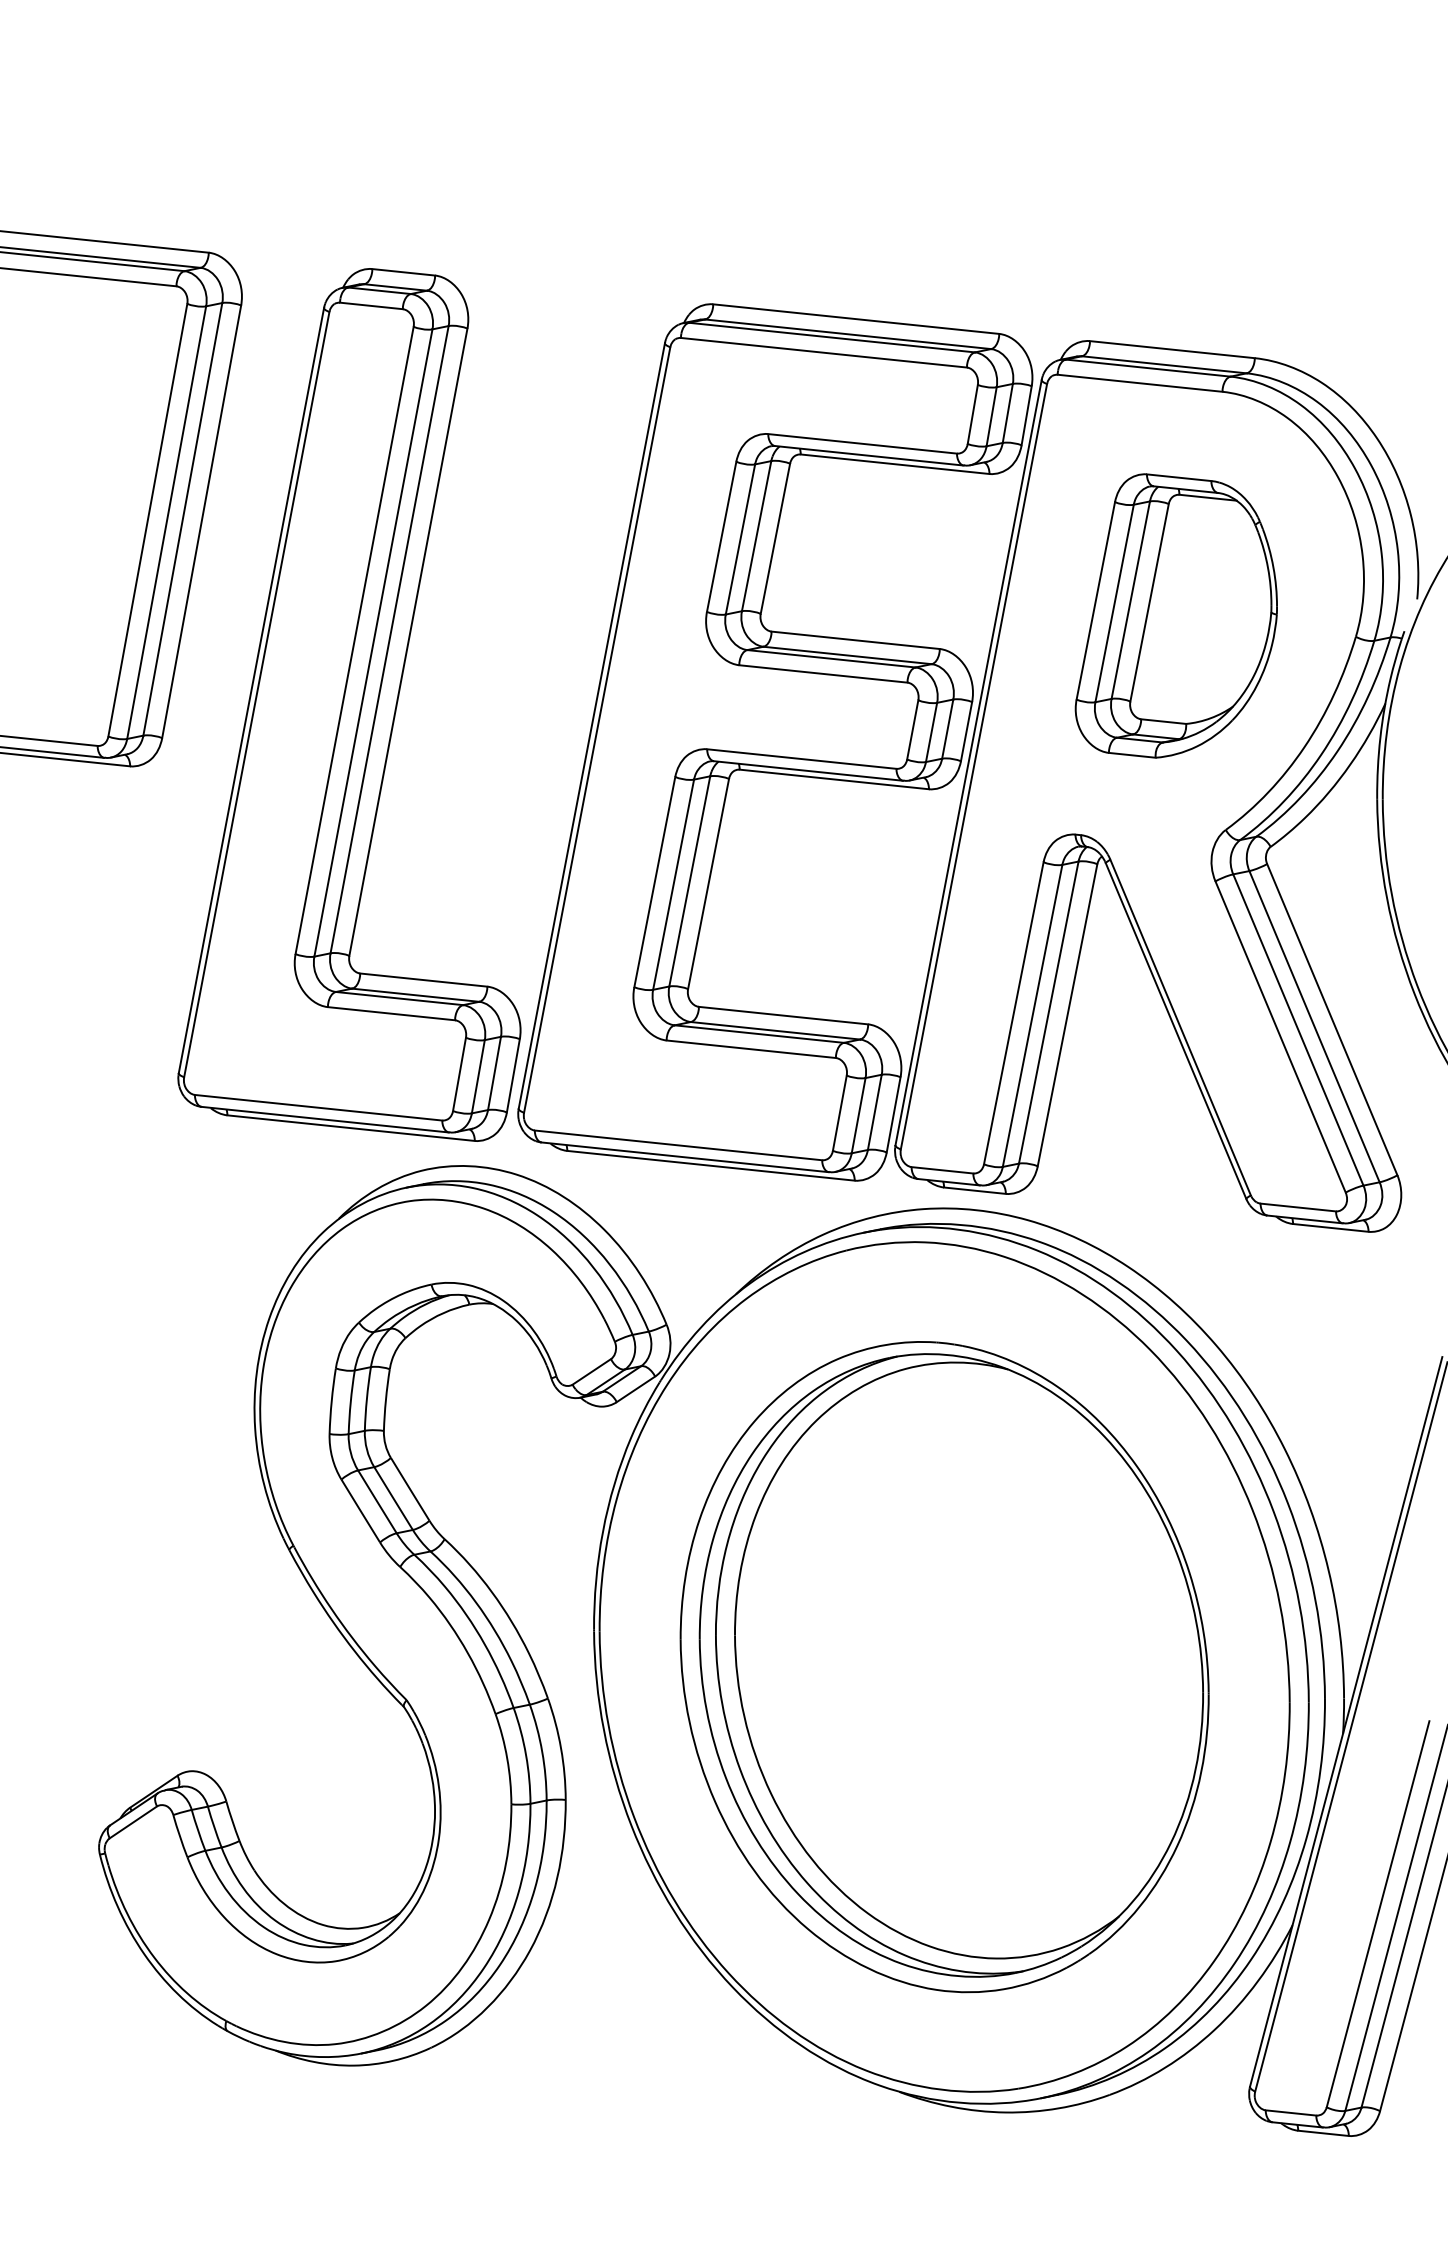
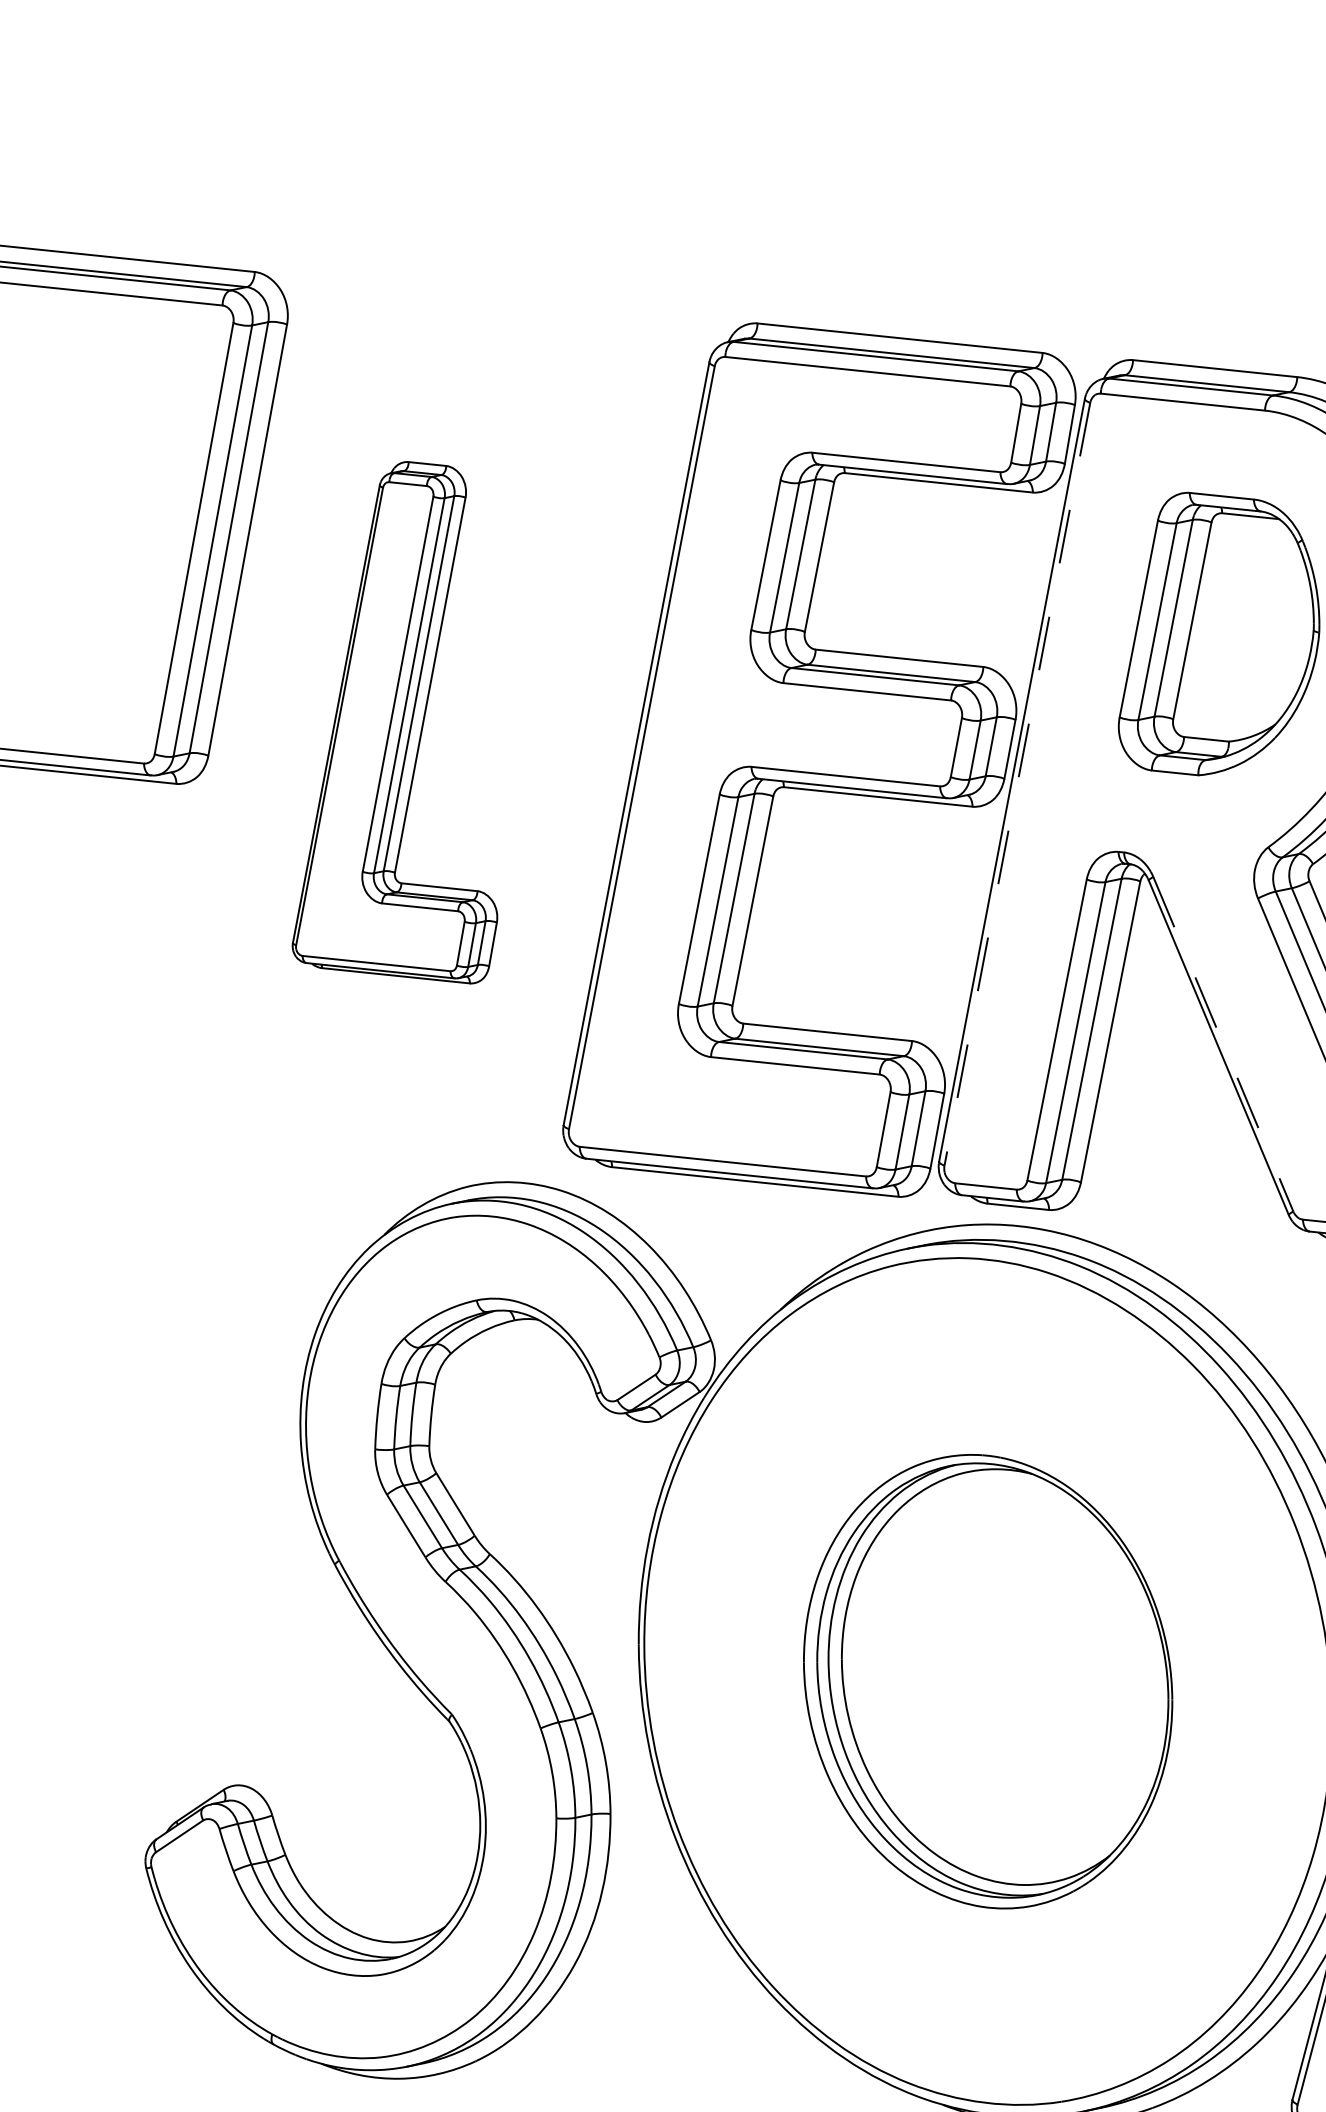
part: (349, 704) -> (395, 722), size x0.6
line: (973, 766) -> (1016, 784), solid -> dashed
line: (1180, 1027) -> (1223, 1044), solid -> dashed
part: (944, 1667) -> (988, 1681), size x0.7

